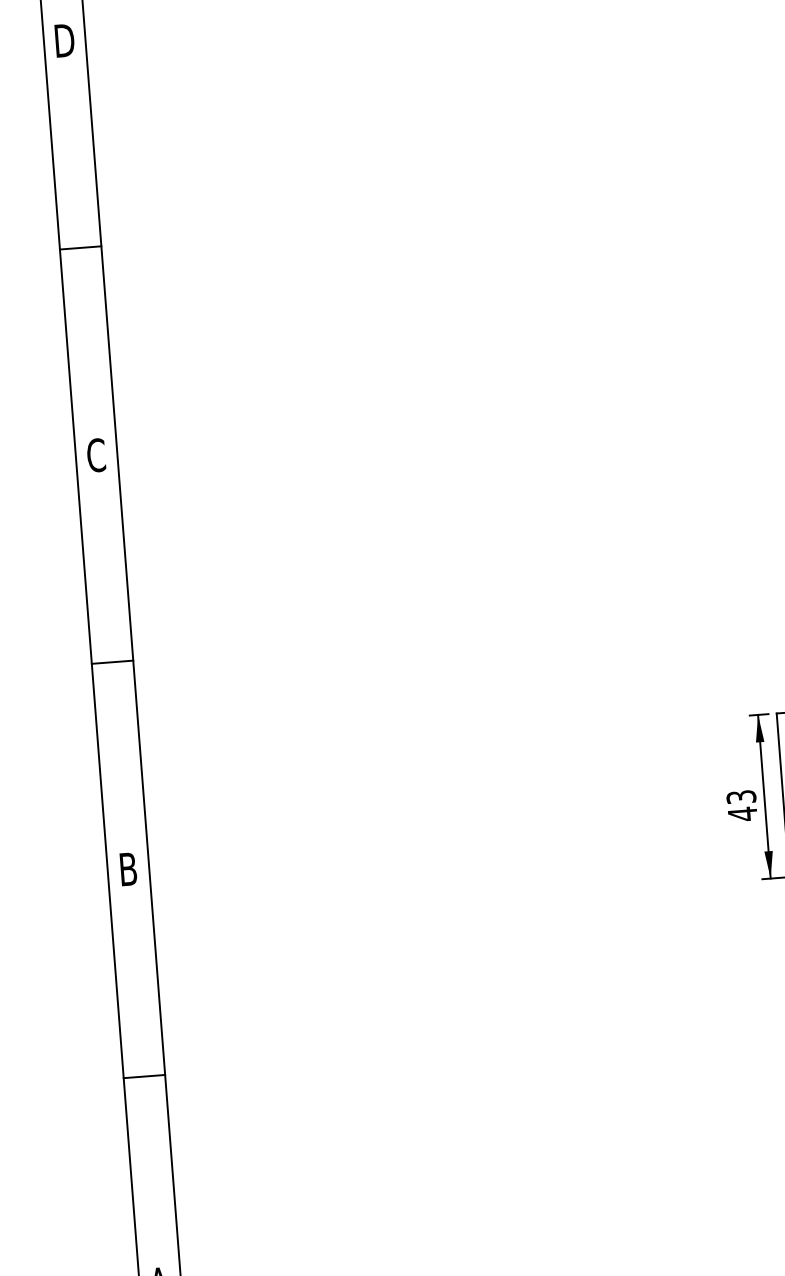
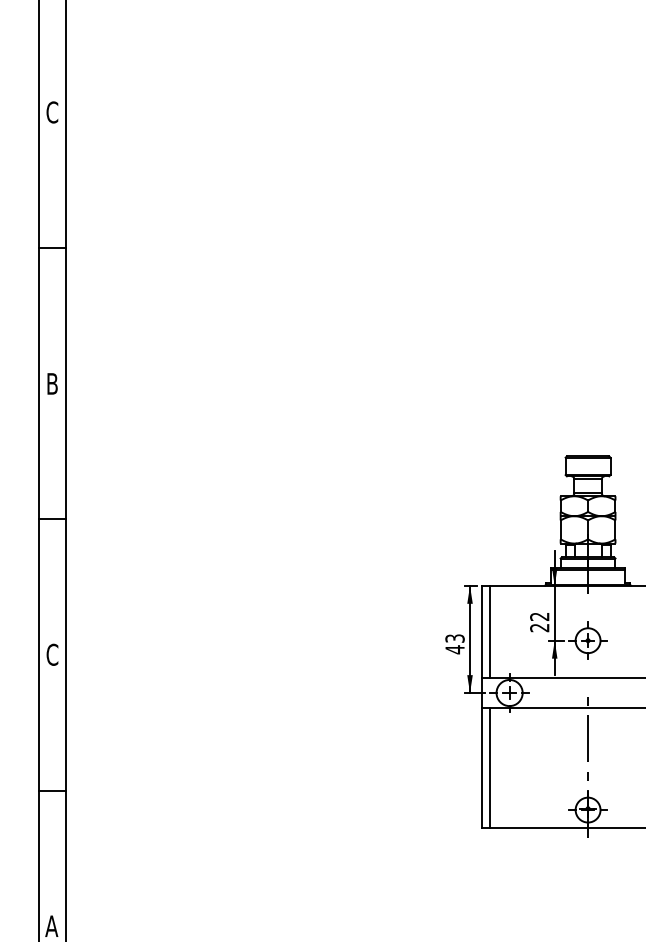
text: (64, 40) -> (52, 112), D -> C
text: (96, 454) -> (52, 383), C -> B
text: (128, 868) -> (52, 654), B -> C

